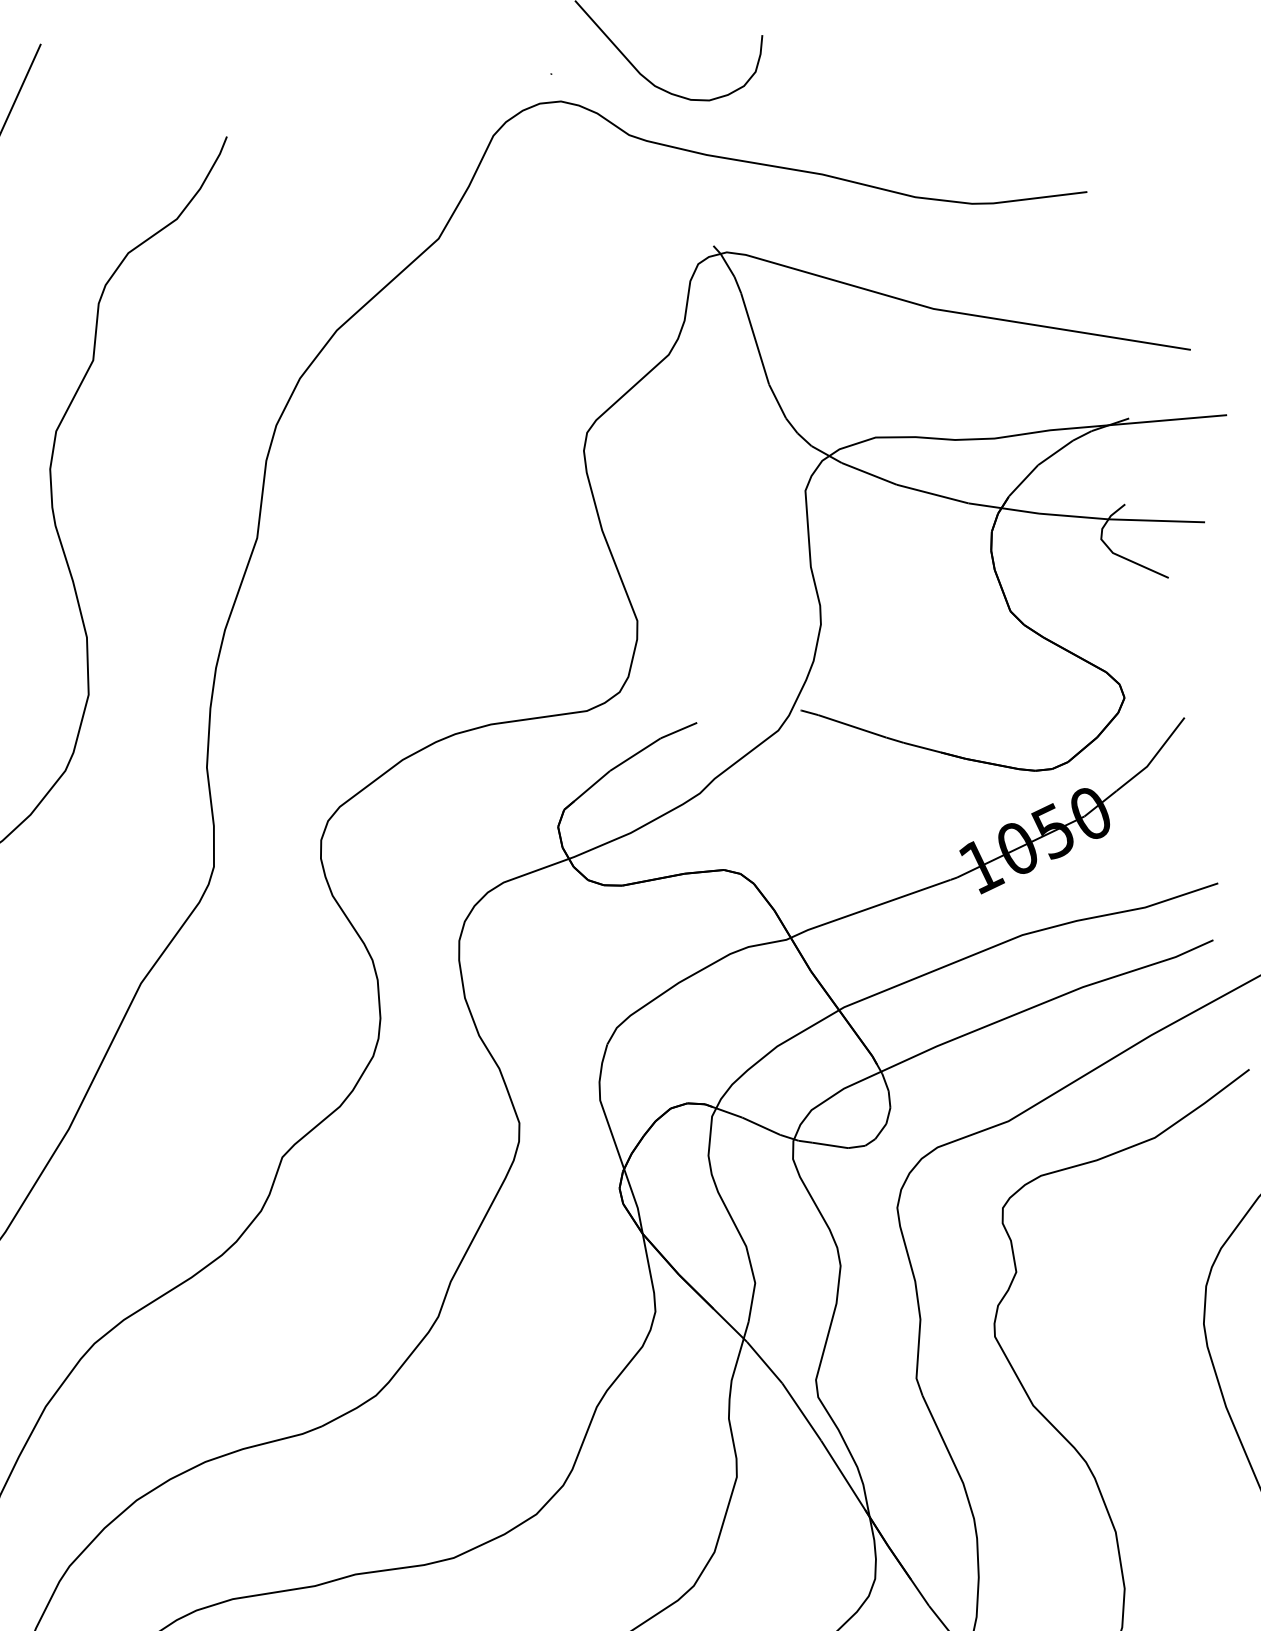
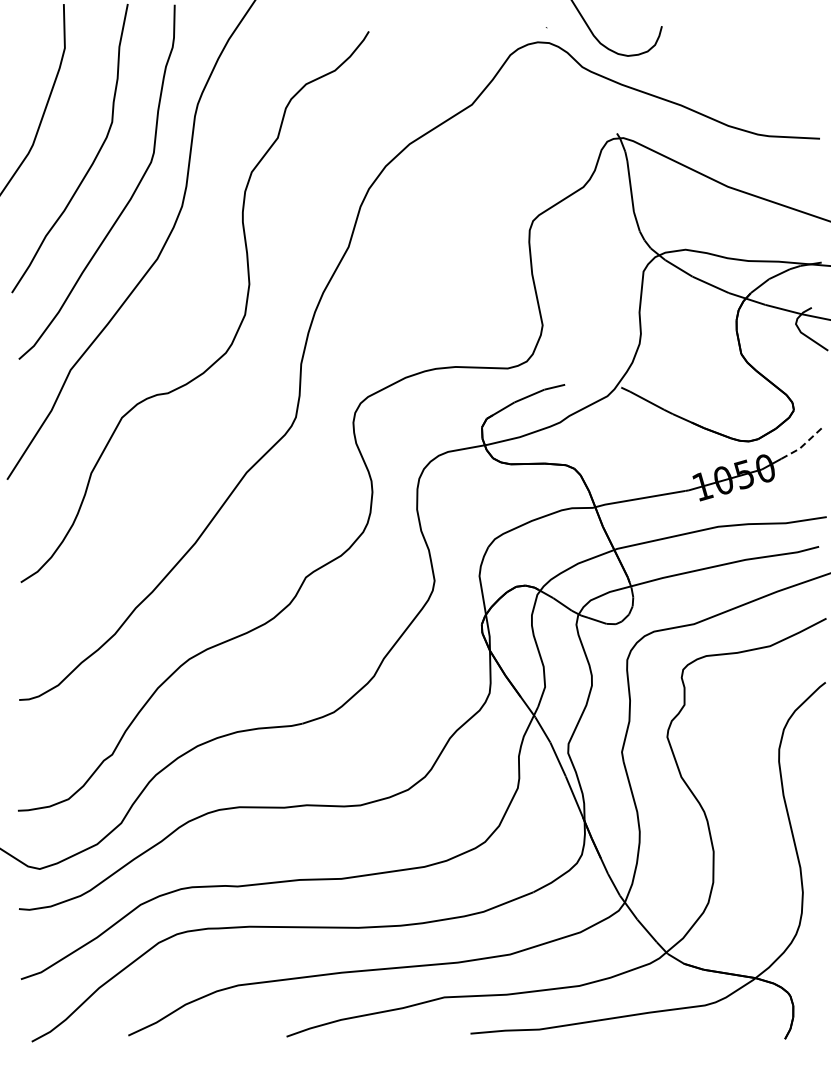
line: (1152, 757) -> (803, 444), solid -> dashed

